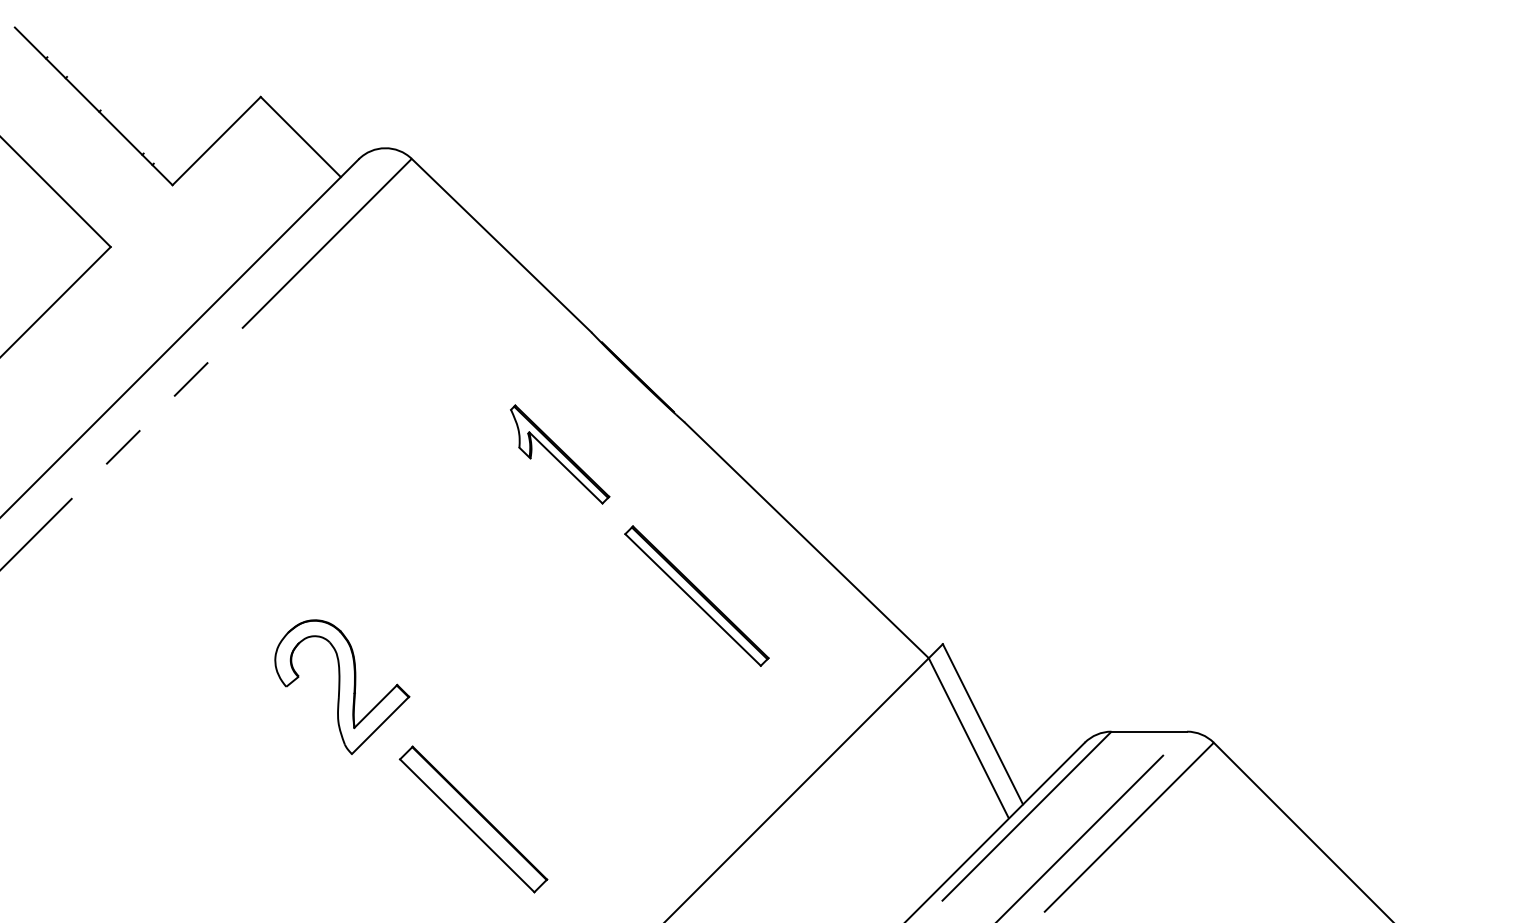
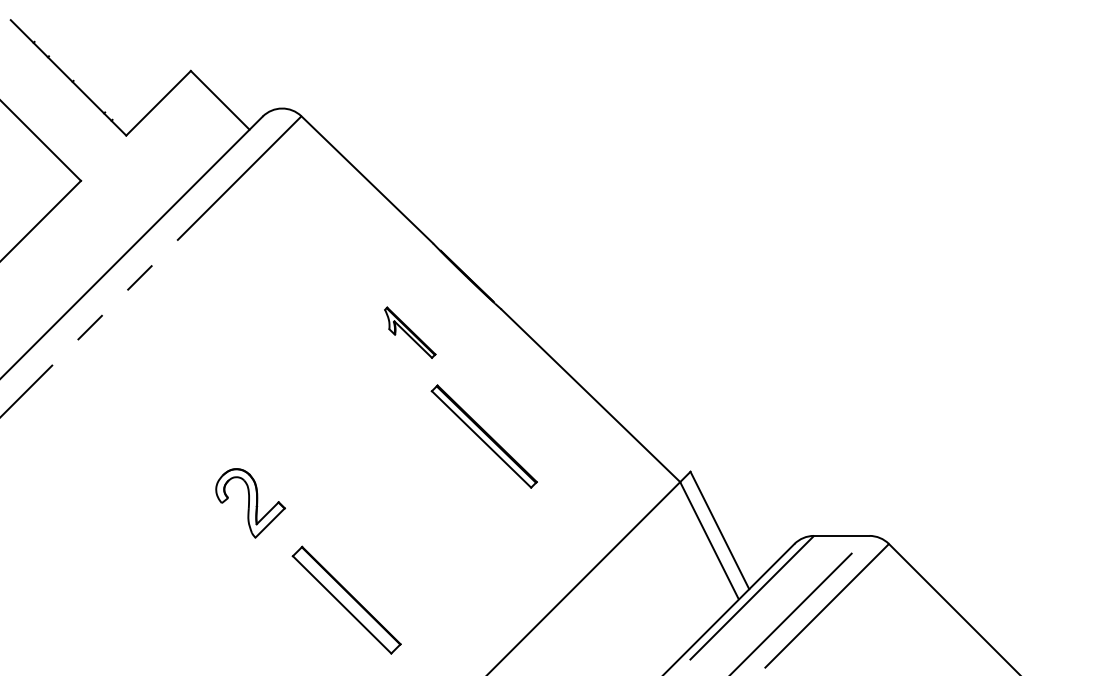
part: (560, 453) -> (410, 332), size x0.7
part: (695, 595) -> (483, 436), moved
part: (342, 687) -> (250, 503), size x0.7

